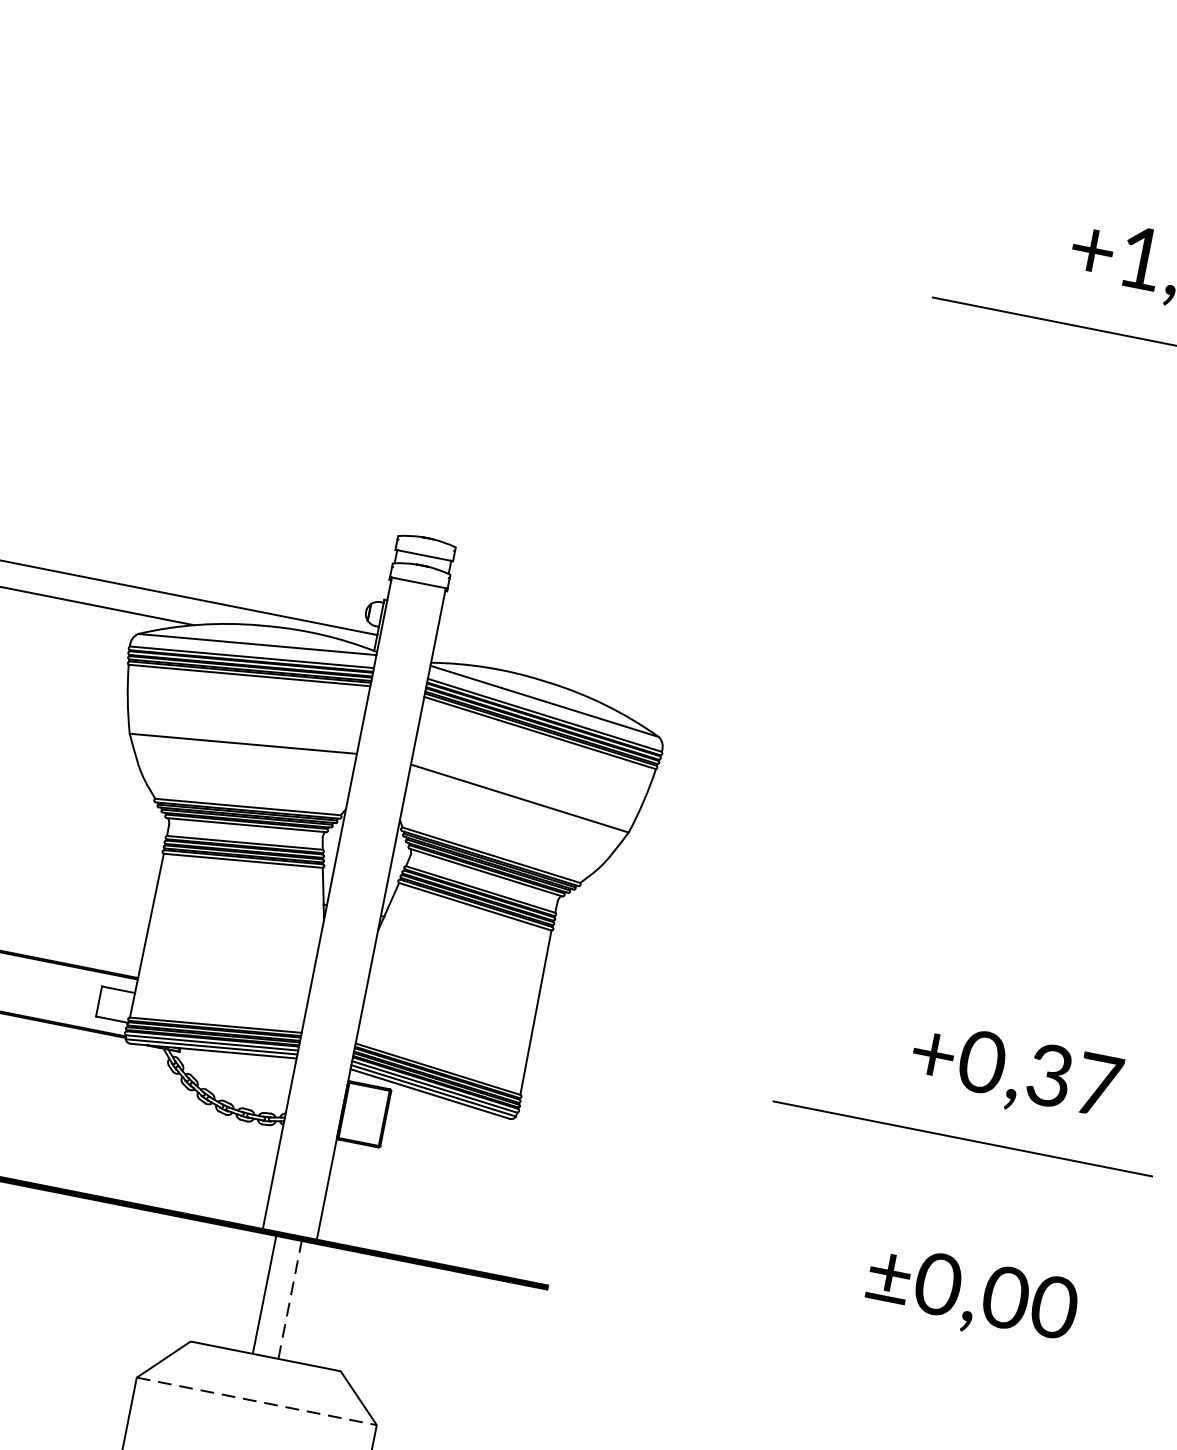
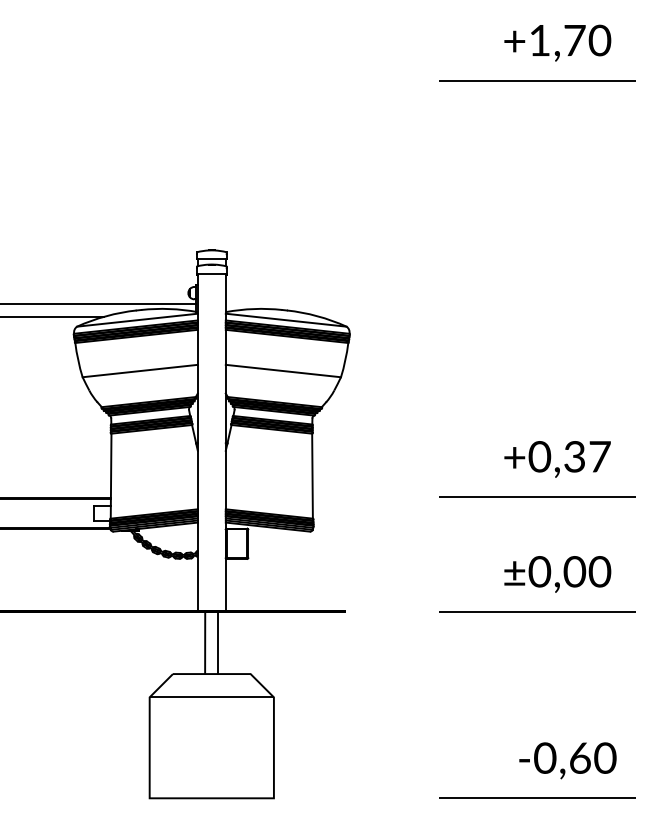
line: (290, 1297) -> (218, 642), dashed -> solid
line: (918, 1360) -> (537, 611), added
line: (258, 1401) -> (212, 697), dashed -> solid

